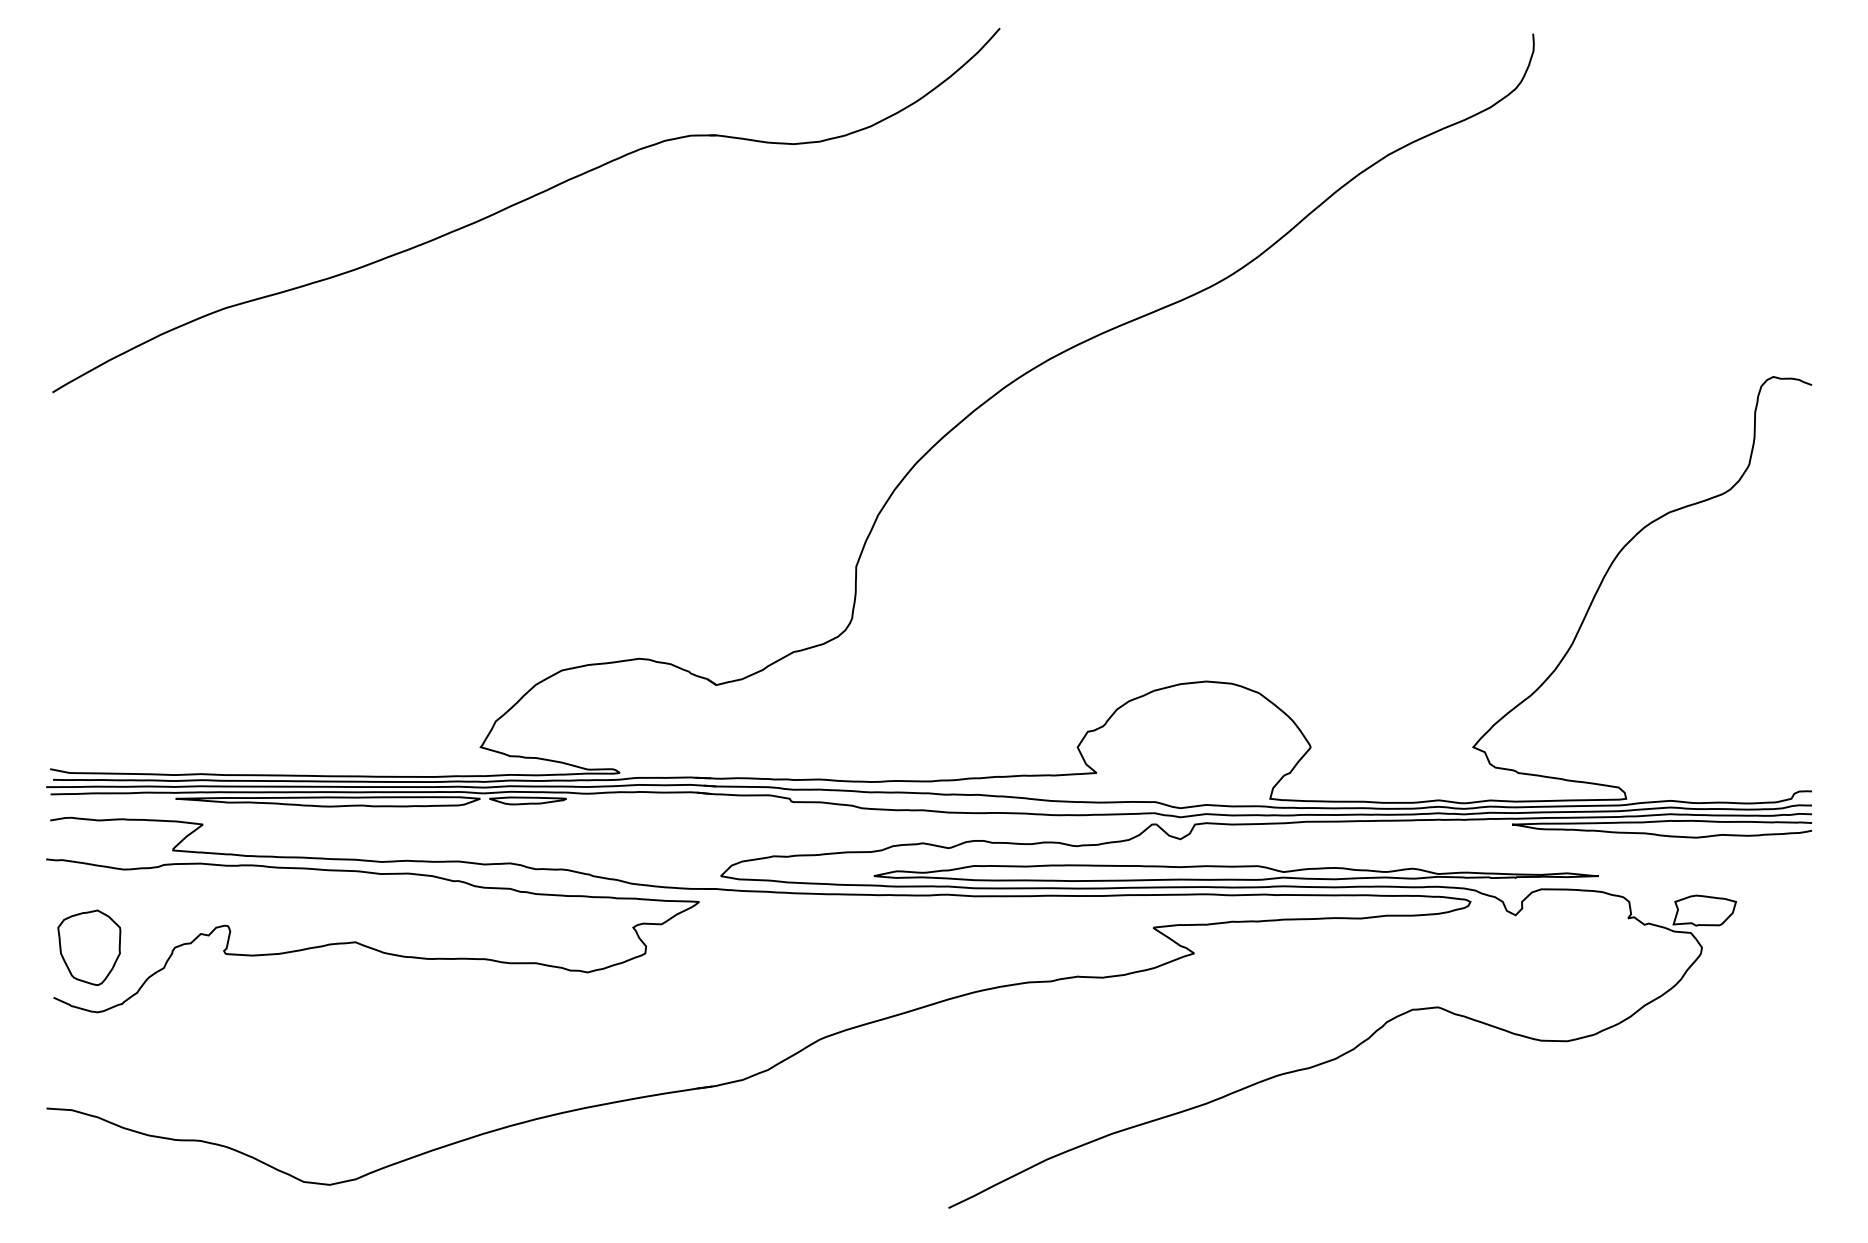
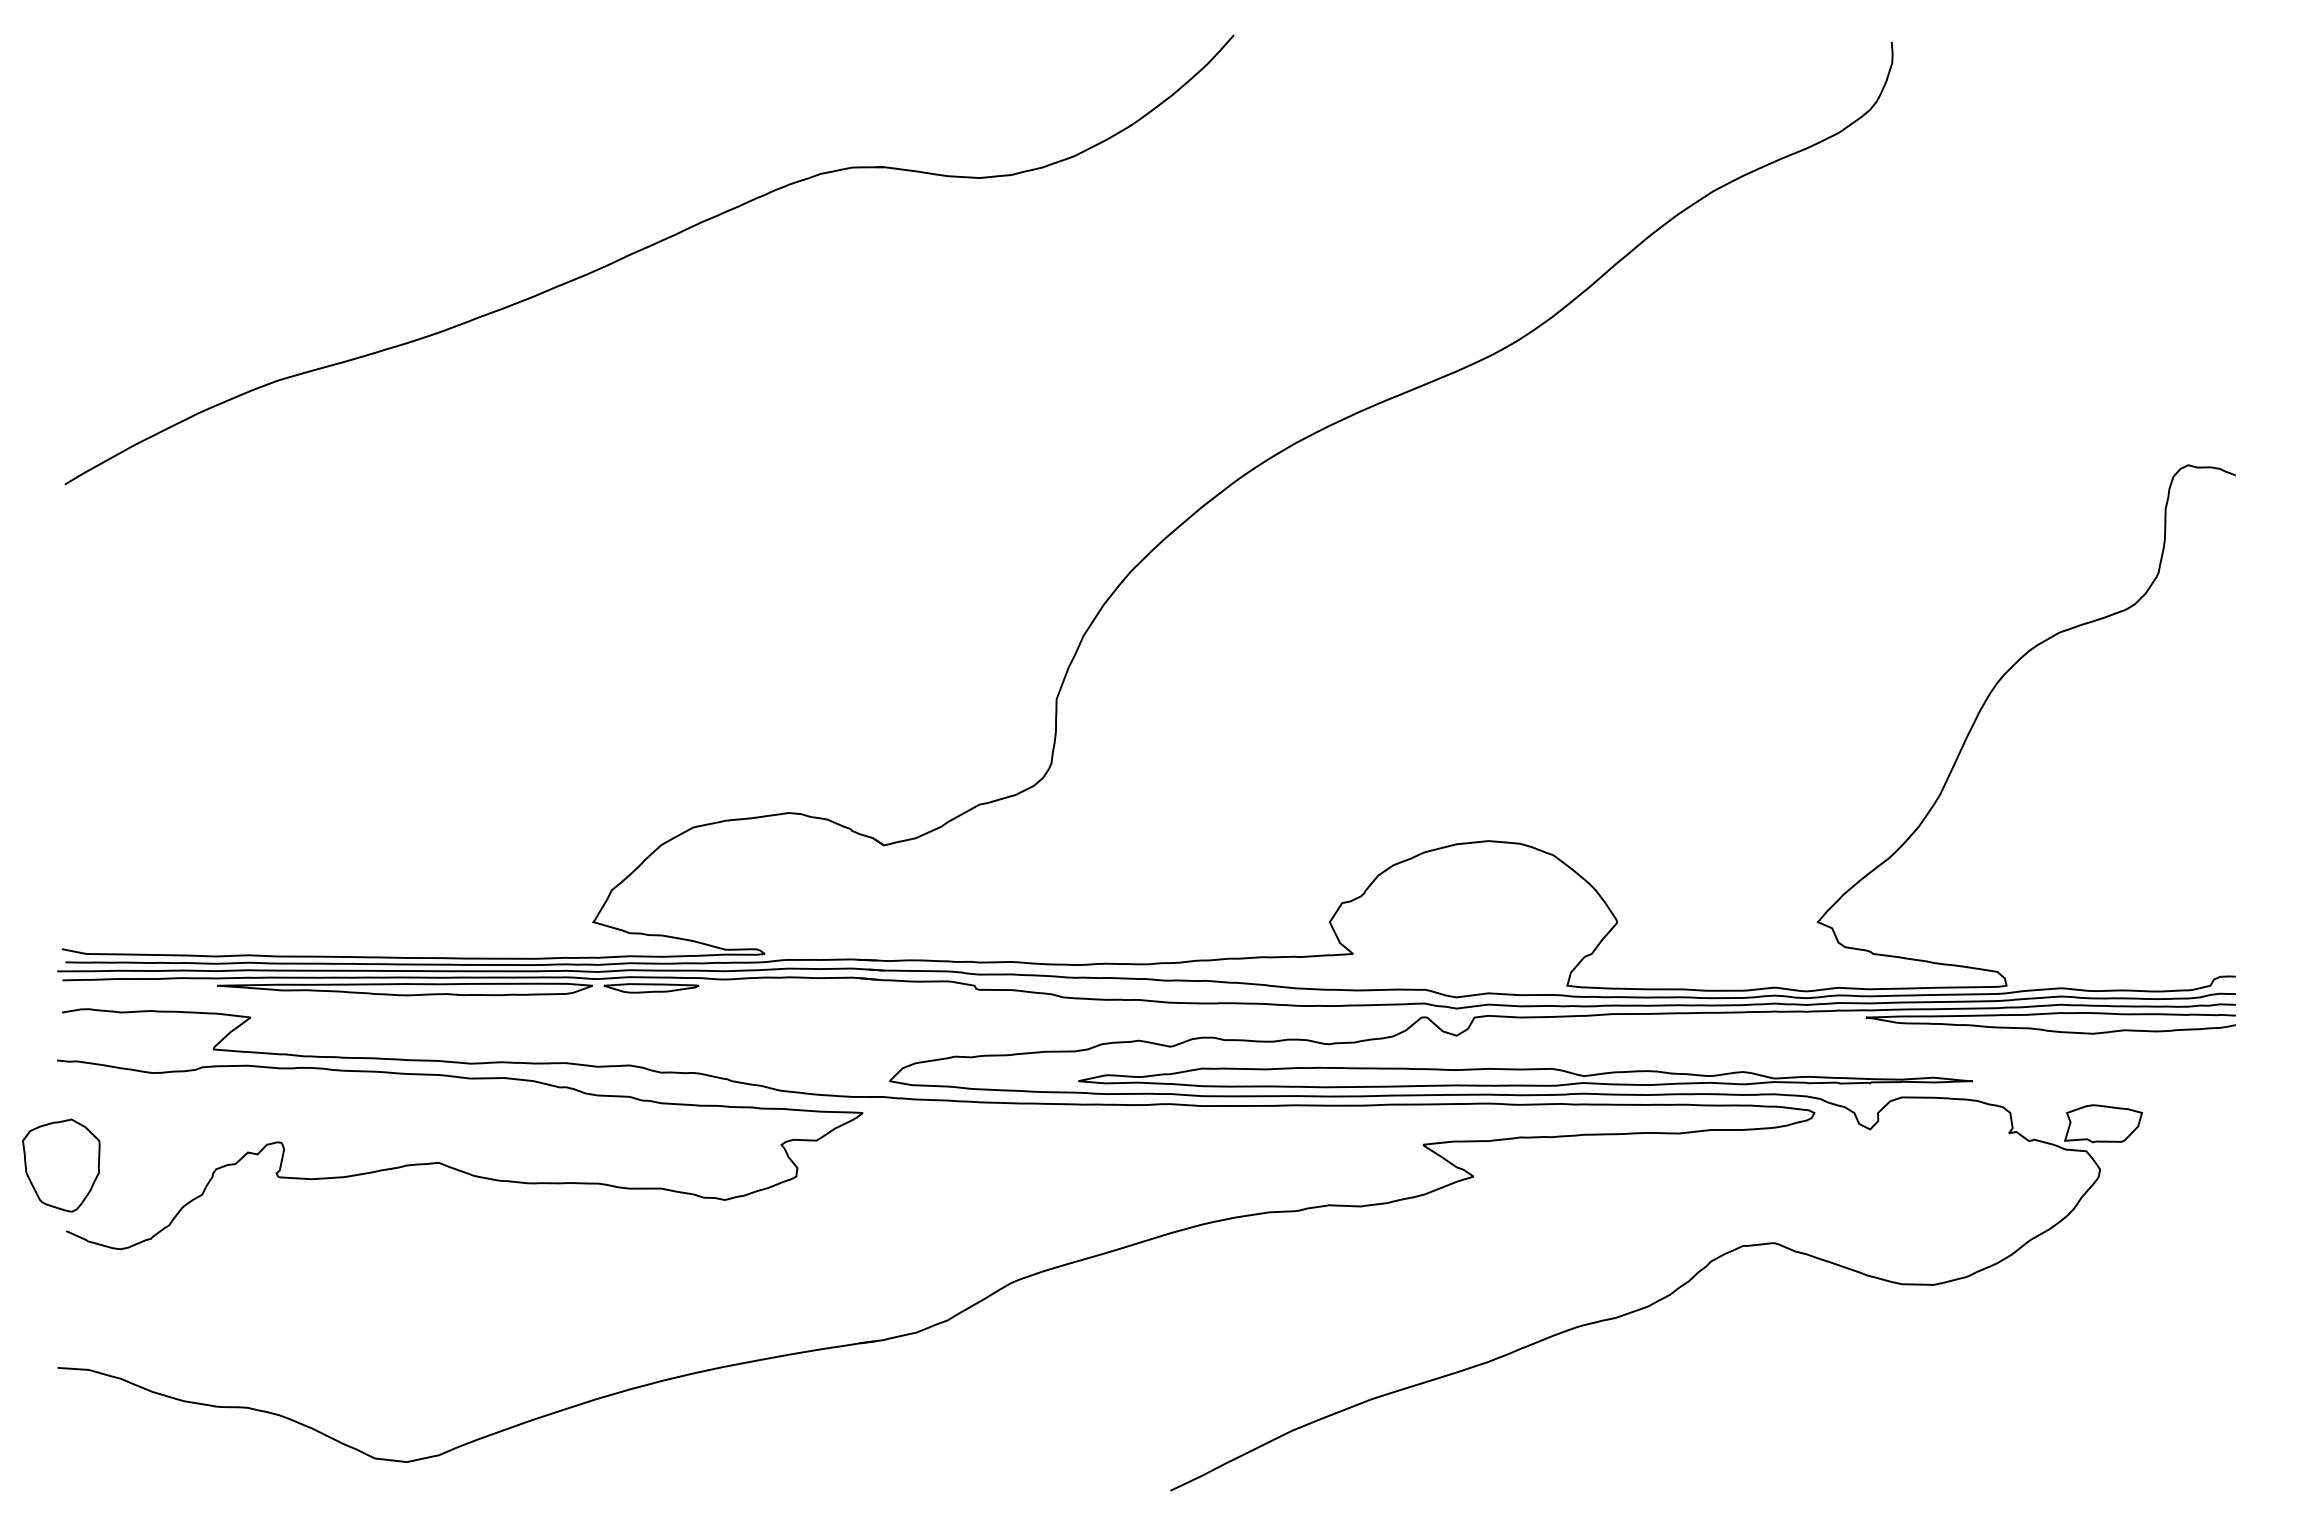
part: (89, 947) -> (61, 1165), moved

